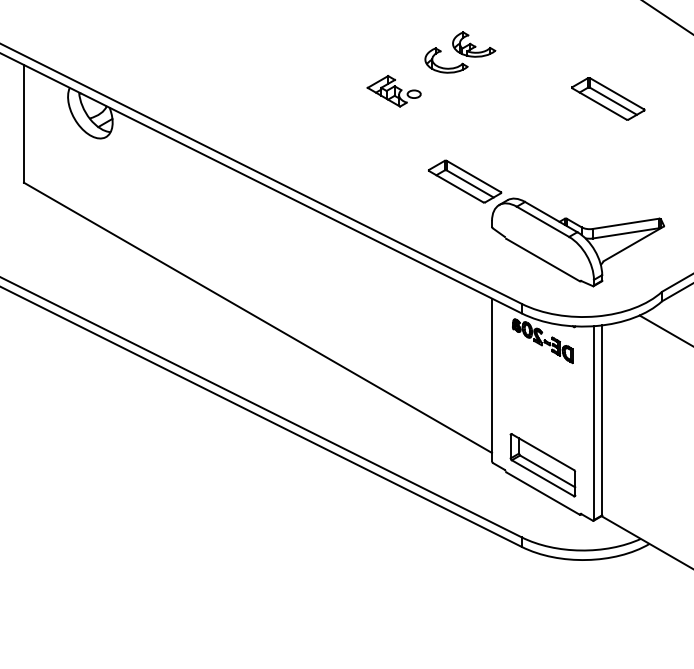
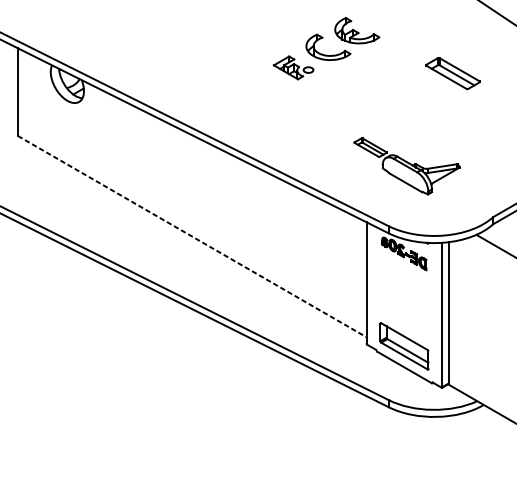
part: (460, 52) -> (343, 38), size x1.4
part: (546, 223) -> (407, 166), size x0.6
line: (258, 318) -> (192, 237), solid -> dashed

